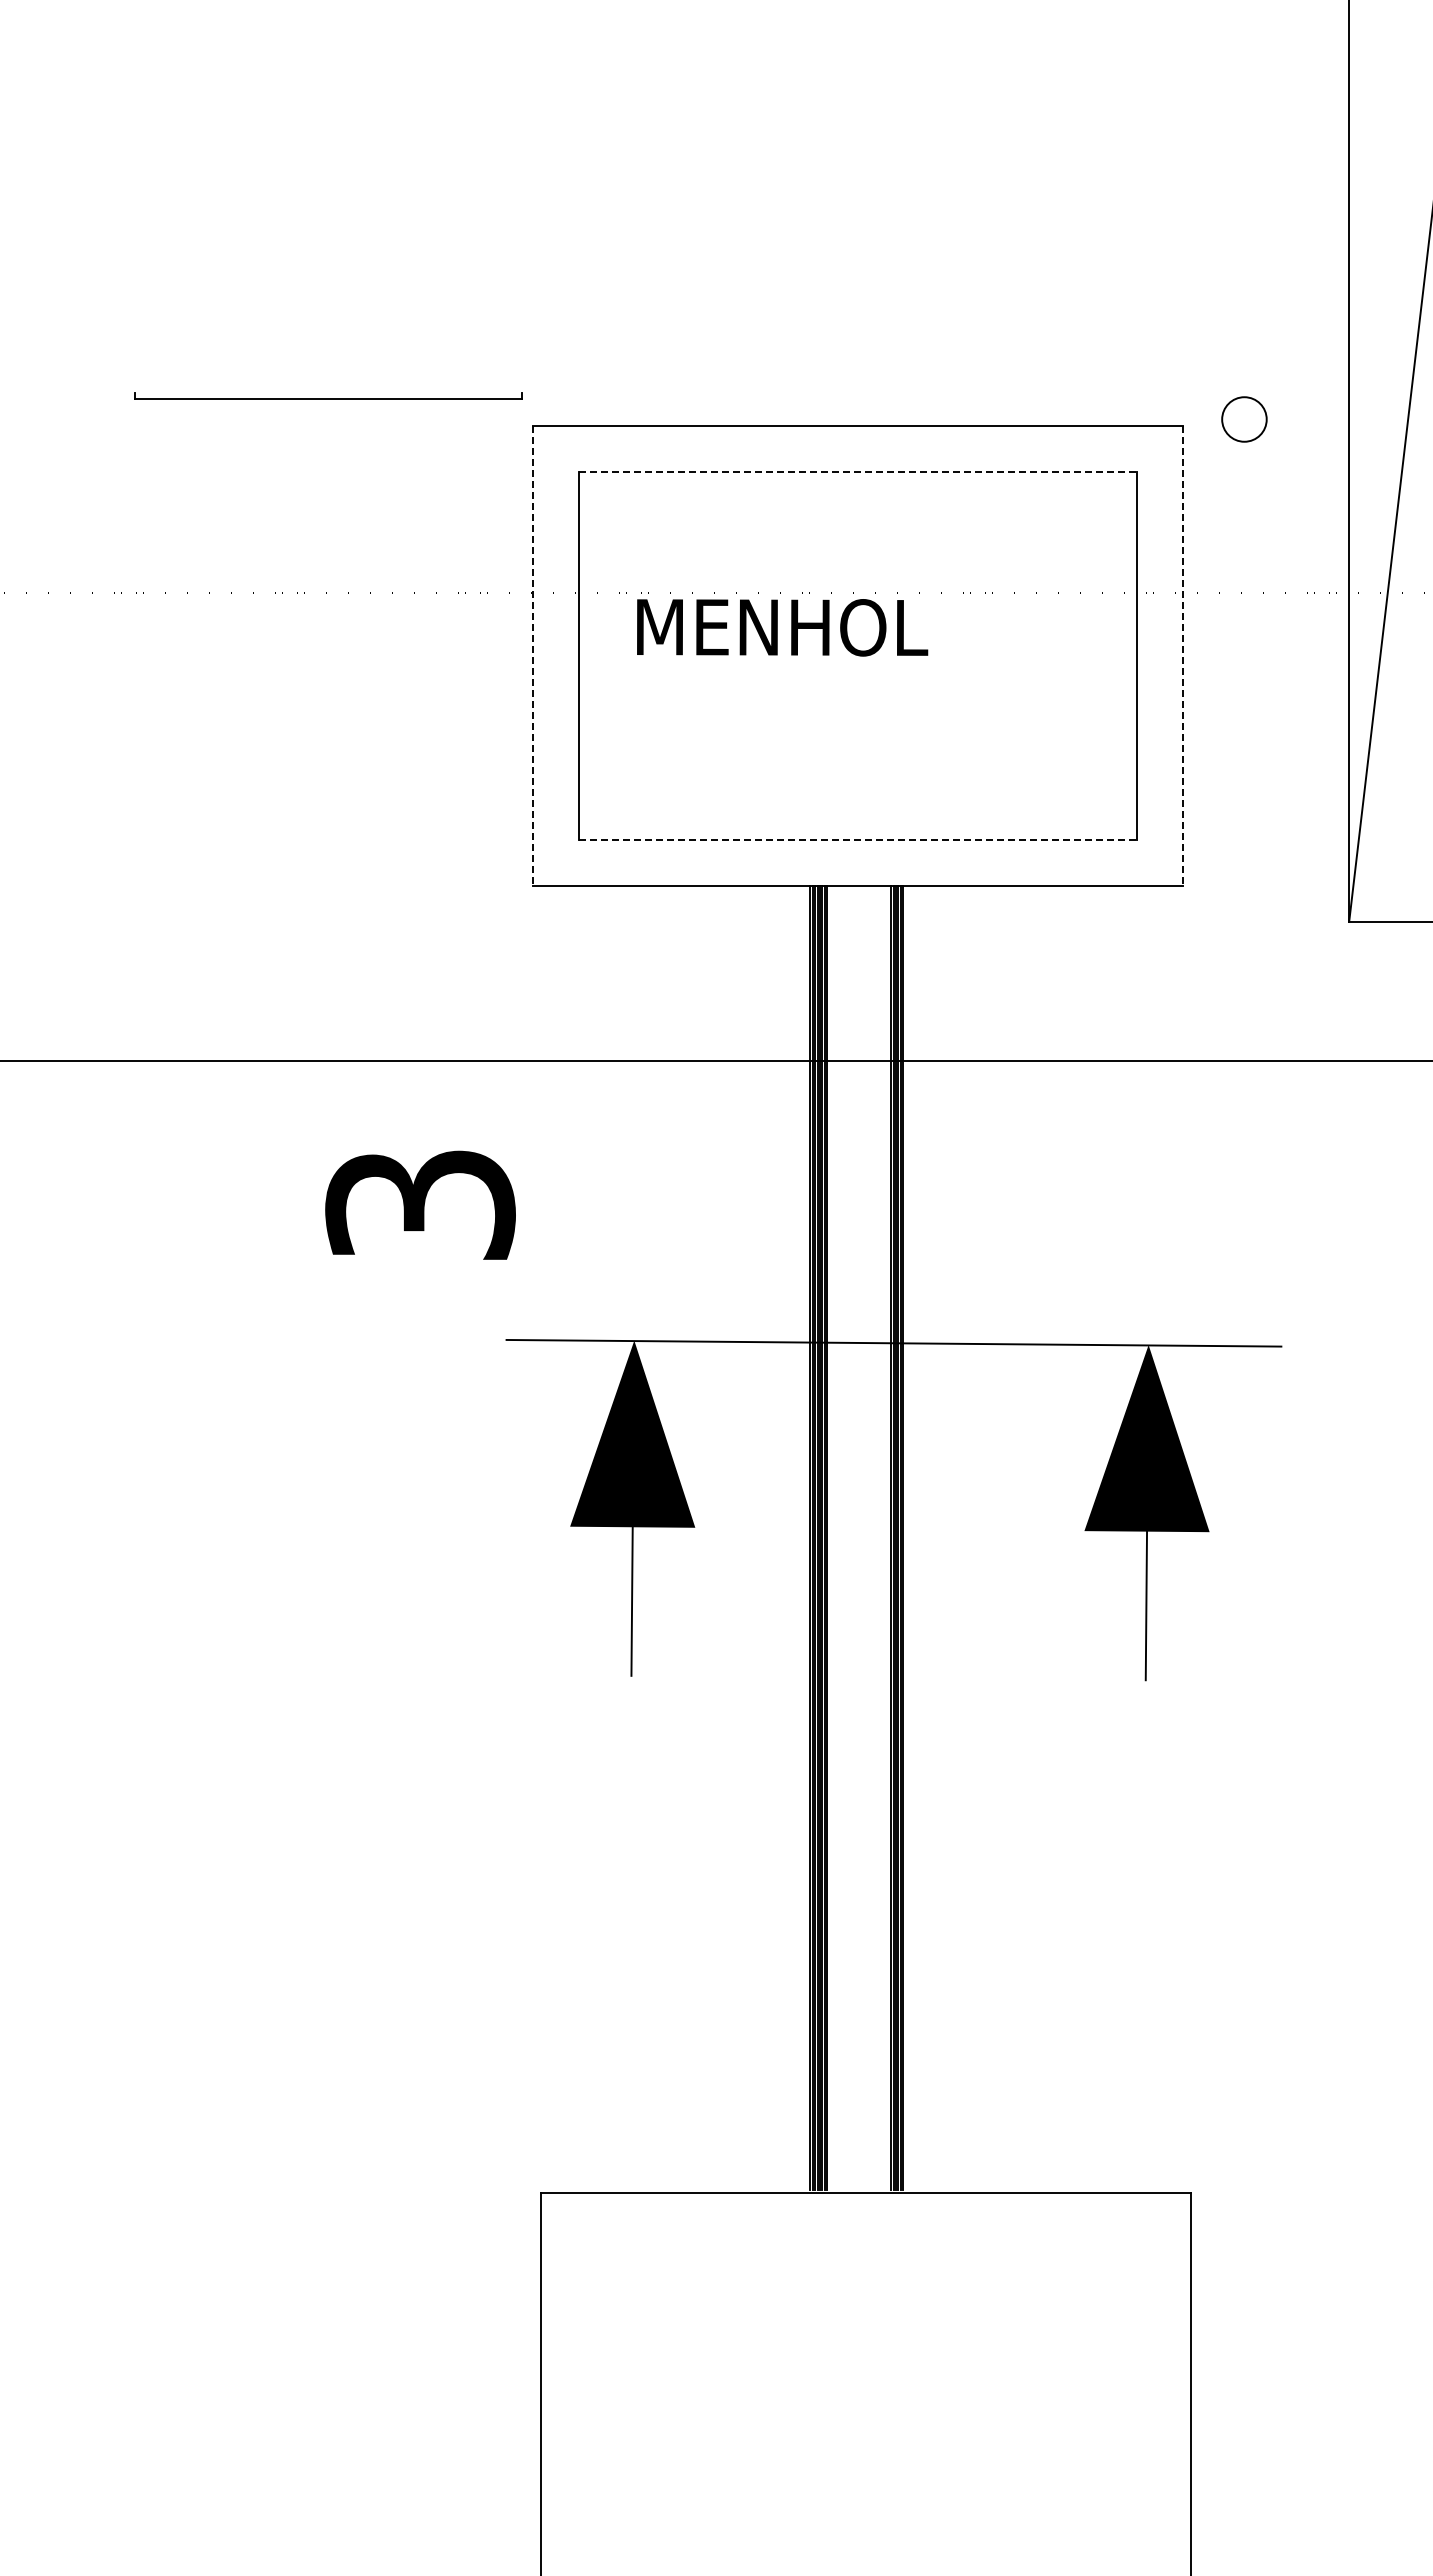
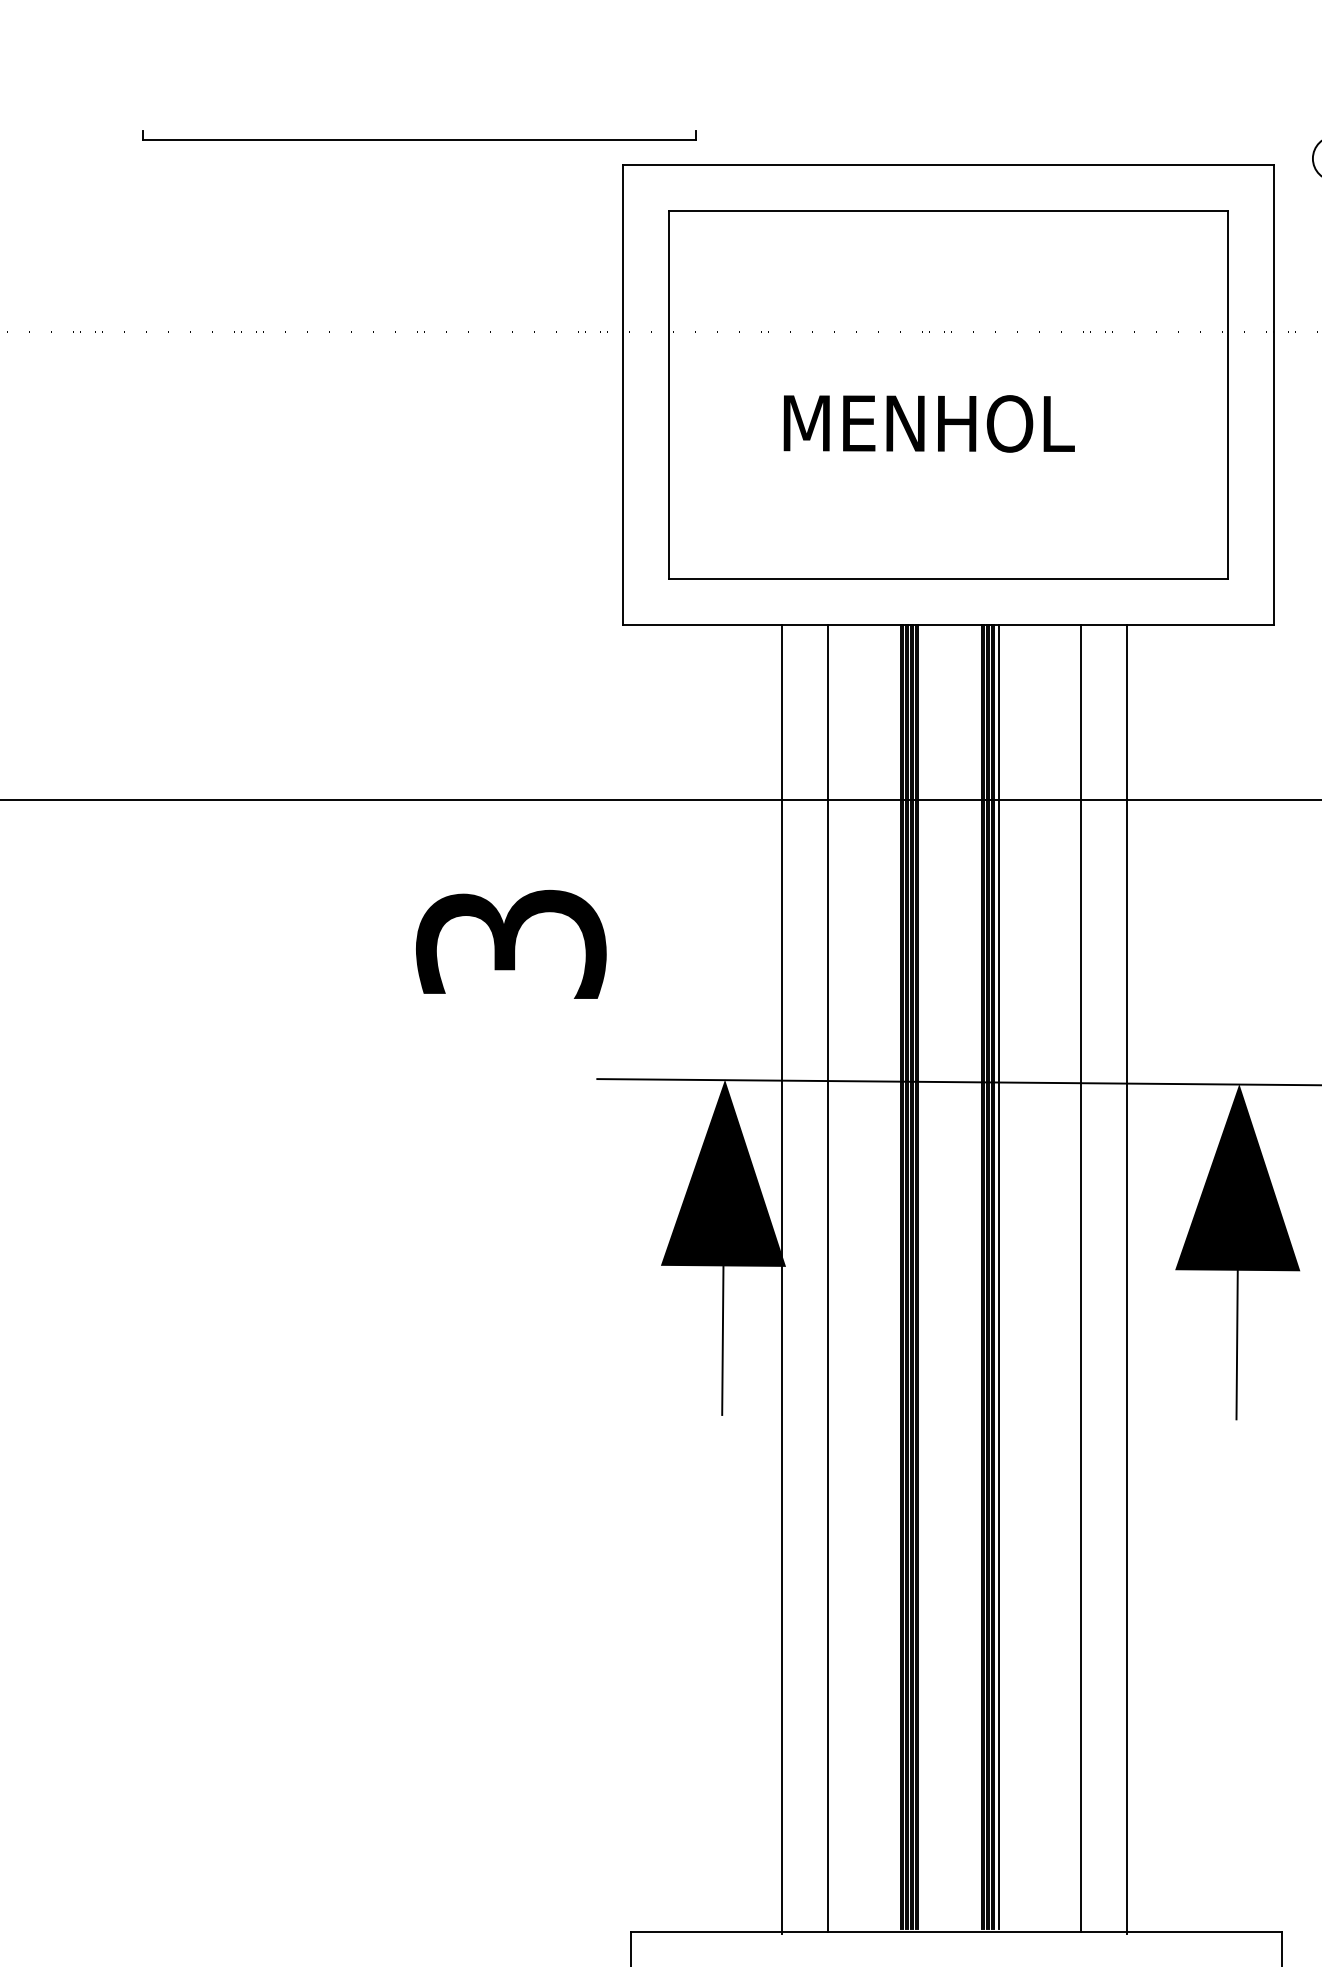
part: (328, 396) -> (419, 135), size x1.43
line: (858, 472) -> (949, 211), dashed -> solid
text: (782, 627) -> (929, 423), moved
line: (532, 656) -> (623, 395), dashed -> solid
line: (1183, 656) -> (1274, 395), dashed -> solid
line: (858, 840) -> (949, 579), dashed -> solid
line: (908, 1538) -> (999, 1277), added
line: (737, 1539) -> (828, 1278), added
line: (990, 1539) -> (1081, 1278), added
line: (691, 1540) -> (782, 1279), added
line: (1036, 1540) -> (1127, 1279), added

